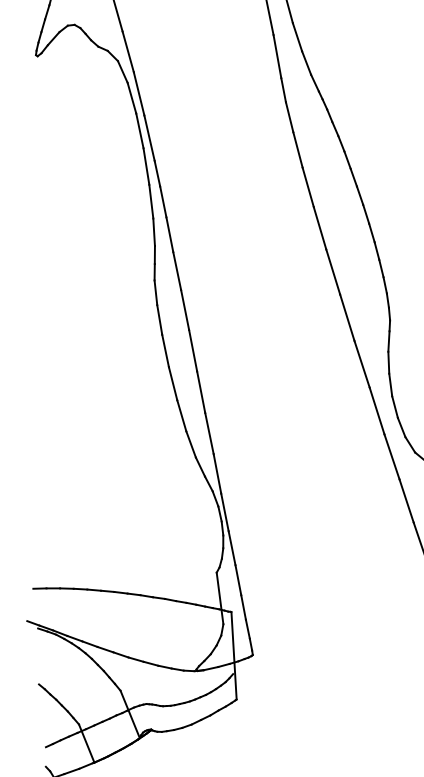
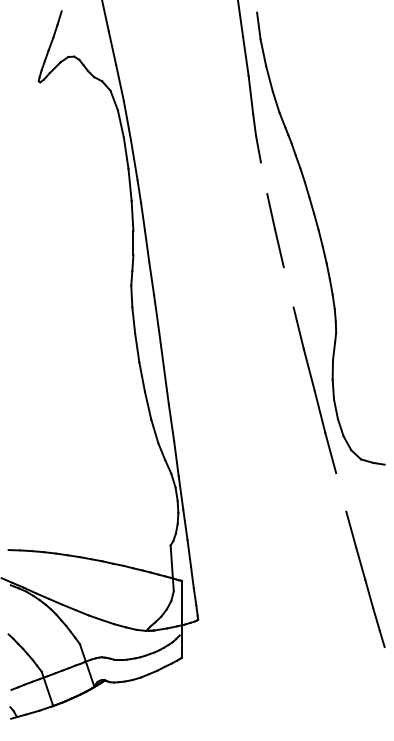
line: (297, 150) -> (263, 178), removed
line: (332, 272) -> (288, 287), removed
line: (406, 501) -> (341, 492), removed

